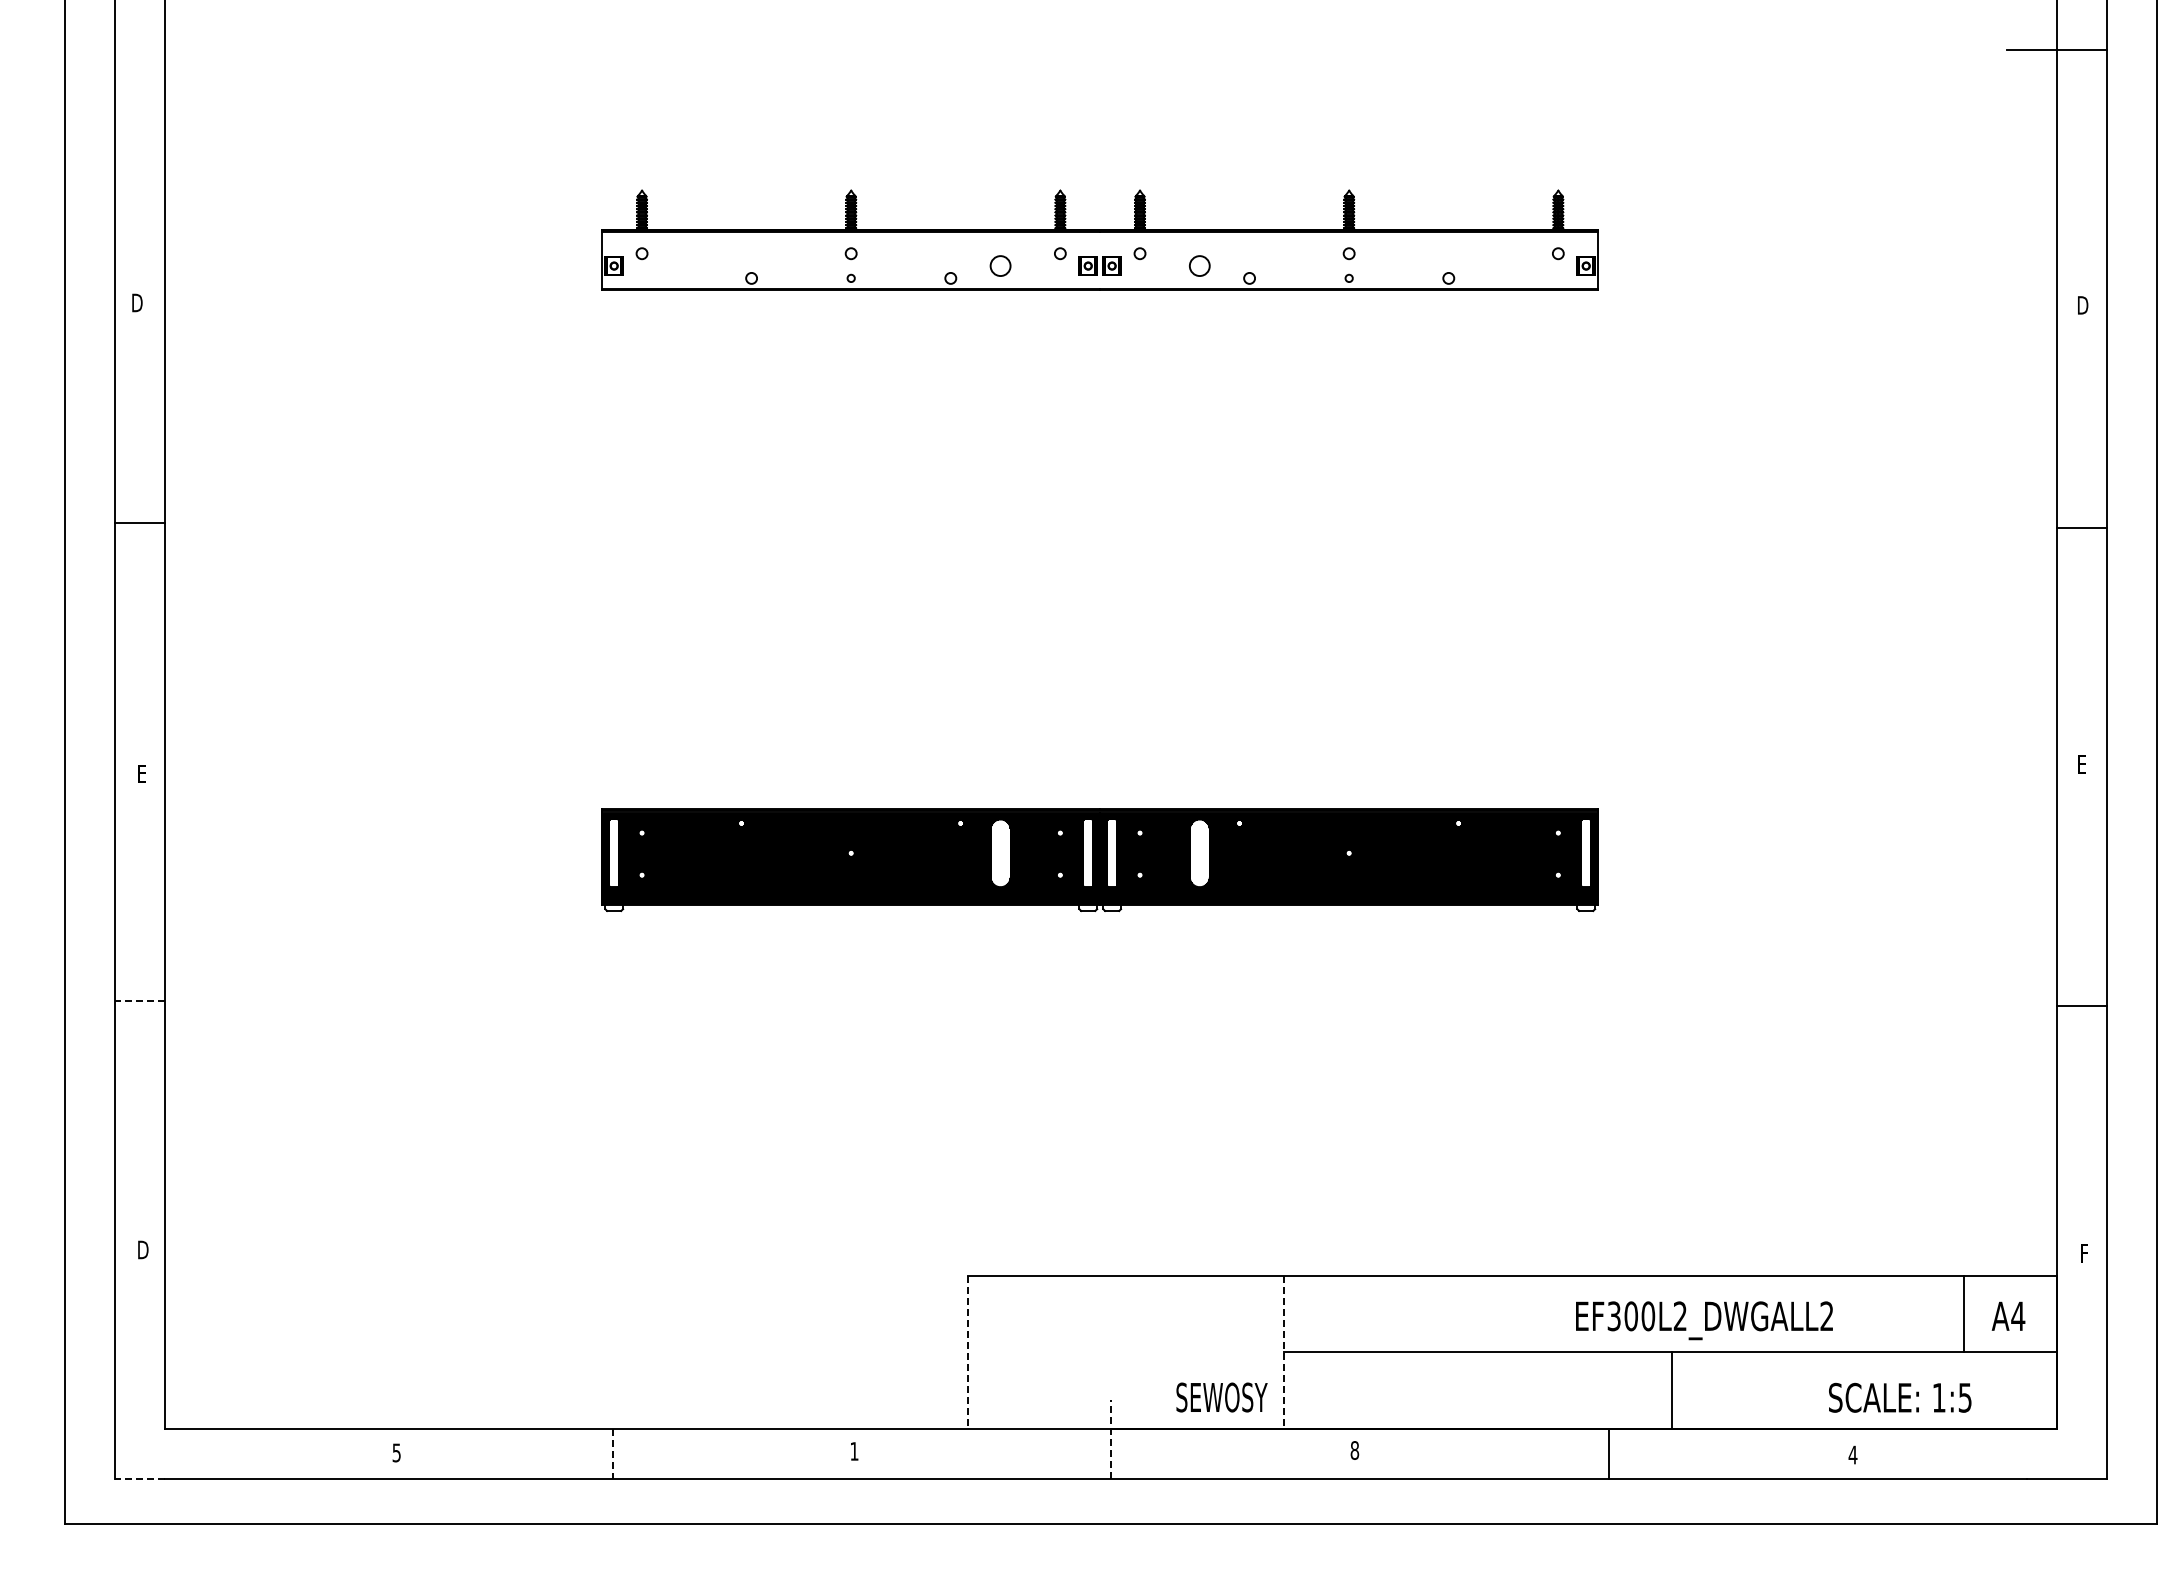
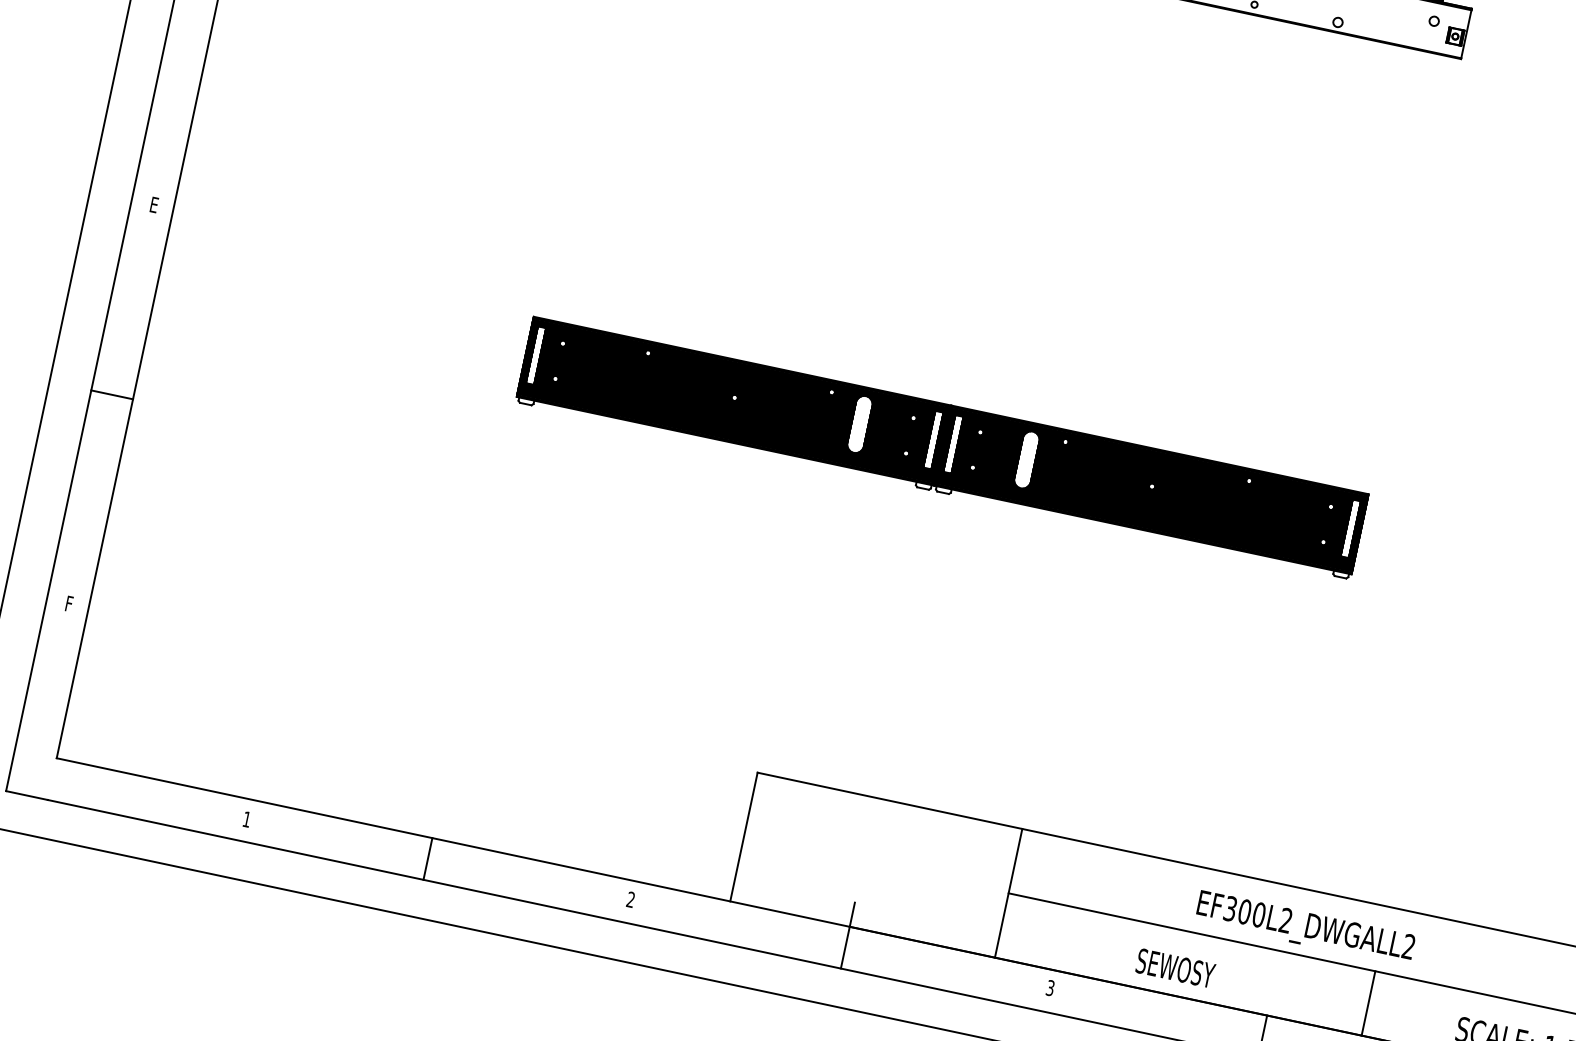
line: (139, 1000) -> (111, 394), dashed -> solid
text: (143, 1249) -> (70, 603), D -> F
text: (1704, 1320) -> (1305, 928), moved
line: (968, 1352) -> (744, 837), dashed -> solid
line: (1284, 1352) -> (1008, 893), dashed -> solid
line: (1671, 1390) -> (1368, 1003), moved
text: (1221, 1397) -> (1175, 968), moved
line: (1110, 1439) -> (847, 935), dashed -> solid
text: (1354, 1450) -> (1050, 988), 8 -> 3
text: (854, 1451) -> (630, 899), 1 -> 2
text: (396, 1452) -> (246, 819), 5 -> 1
line: (612, 1454) -> (427, 859), dashed -> solid
line: (139, 1478) -> (26, 795), dashed -> solid

